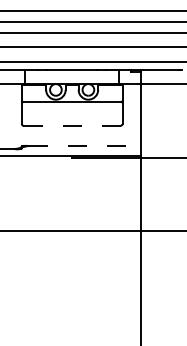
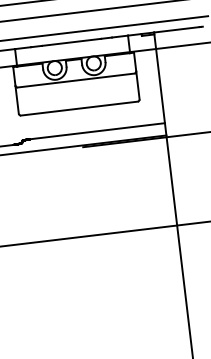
line: (72, 125) -> (79, 108), dashed -> solid
line: (85, 146) -> (98, 131), dashed -> solid

